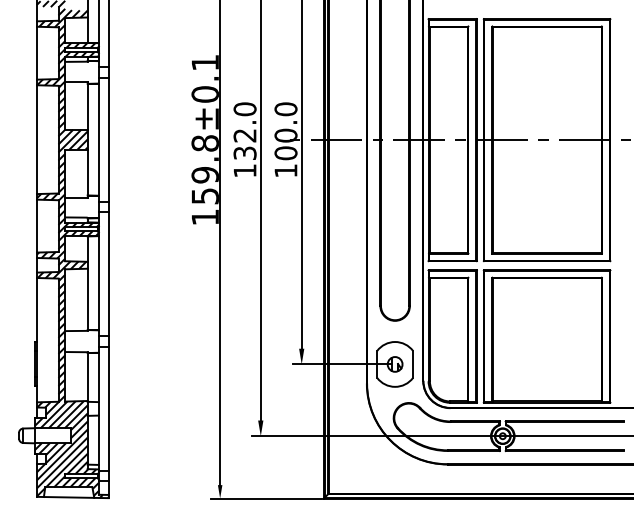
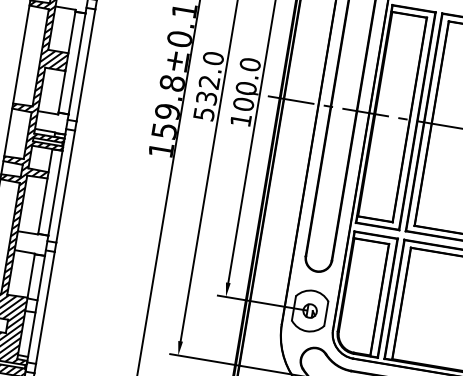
text: (244, 170) -> (203, 113), 132.0 -> 532.0

